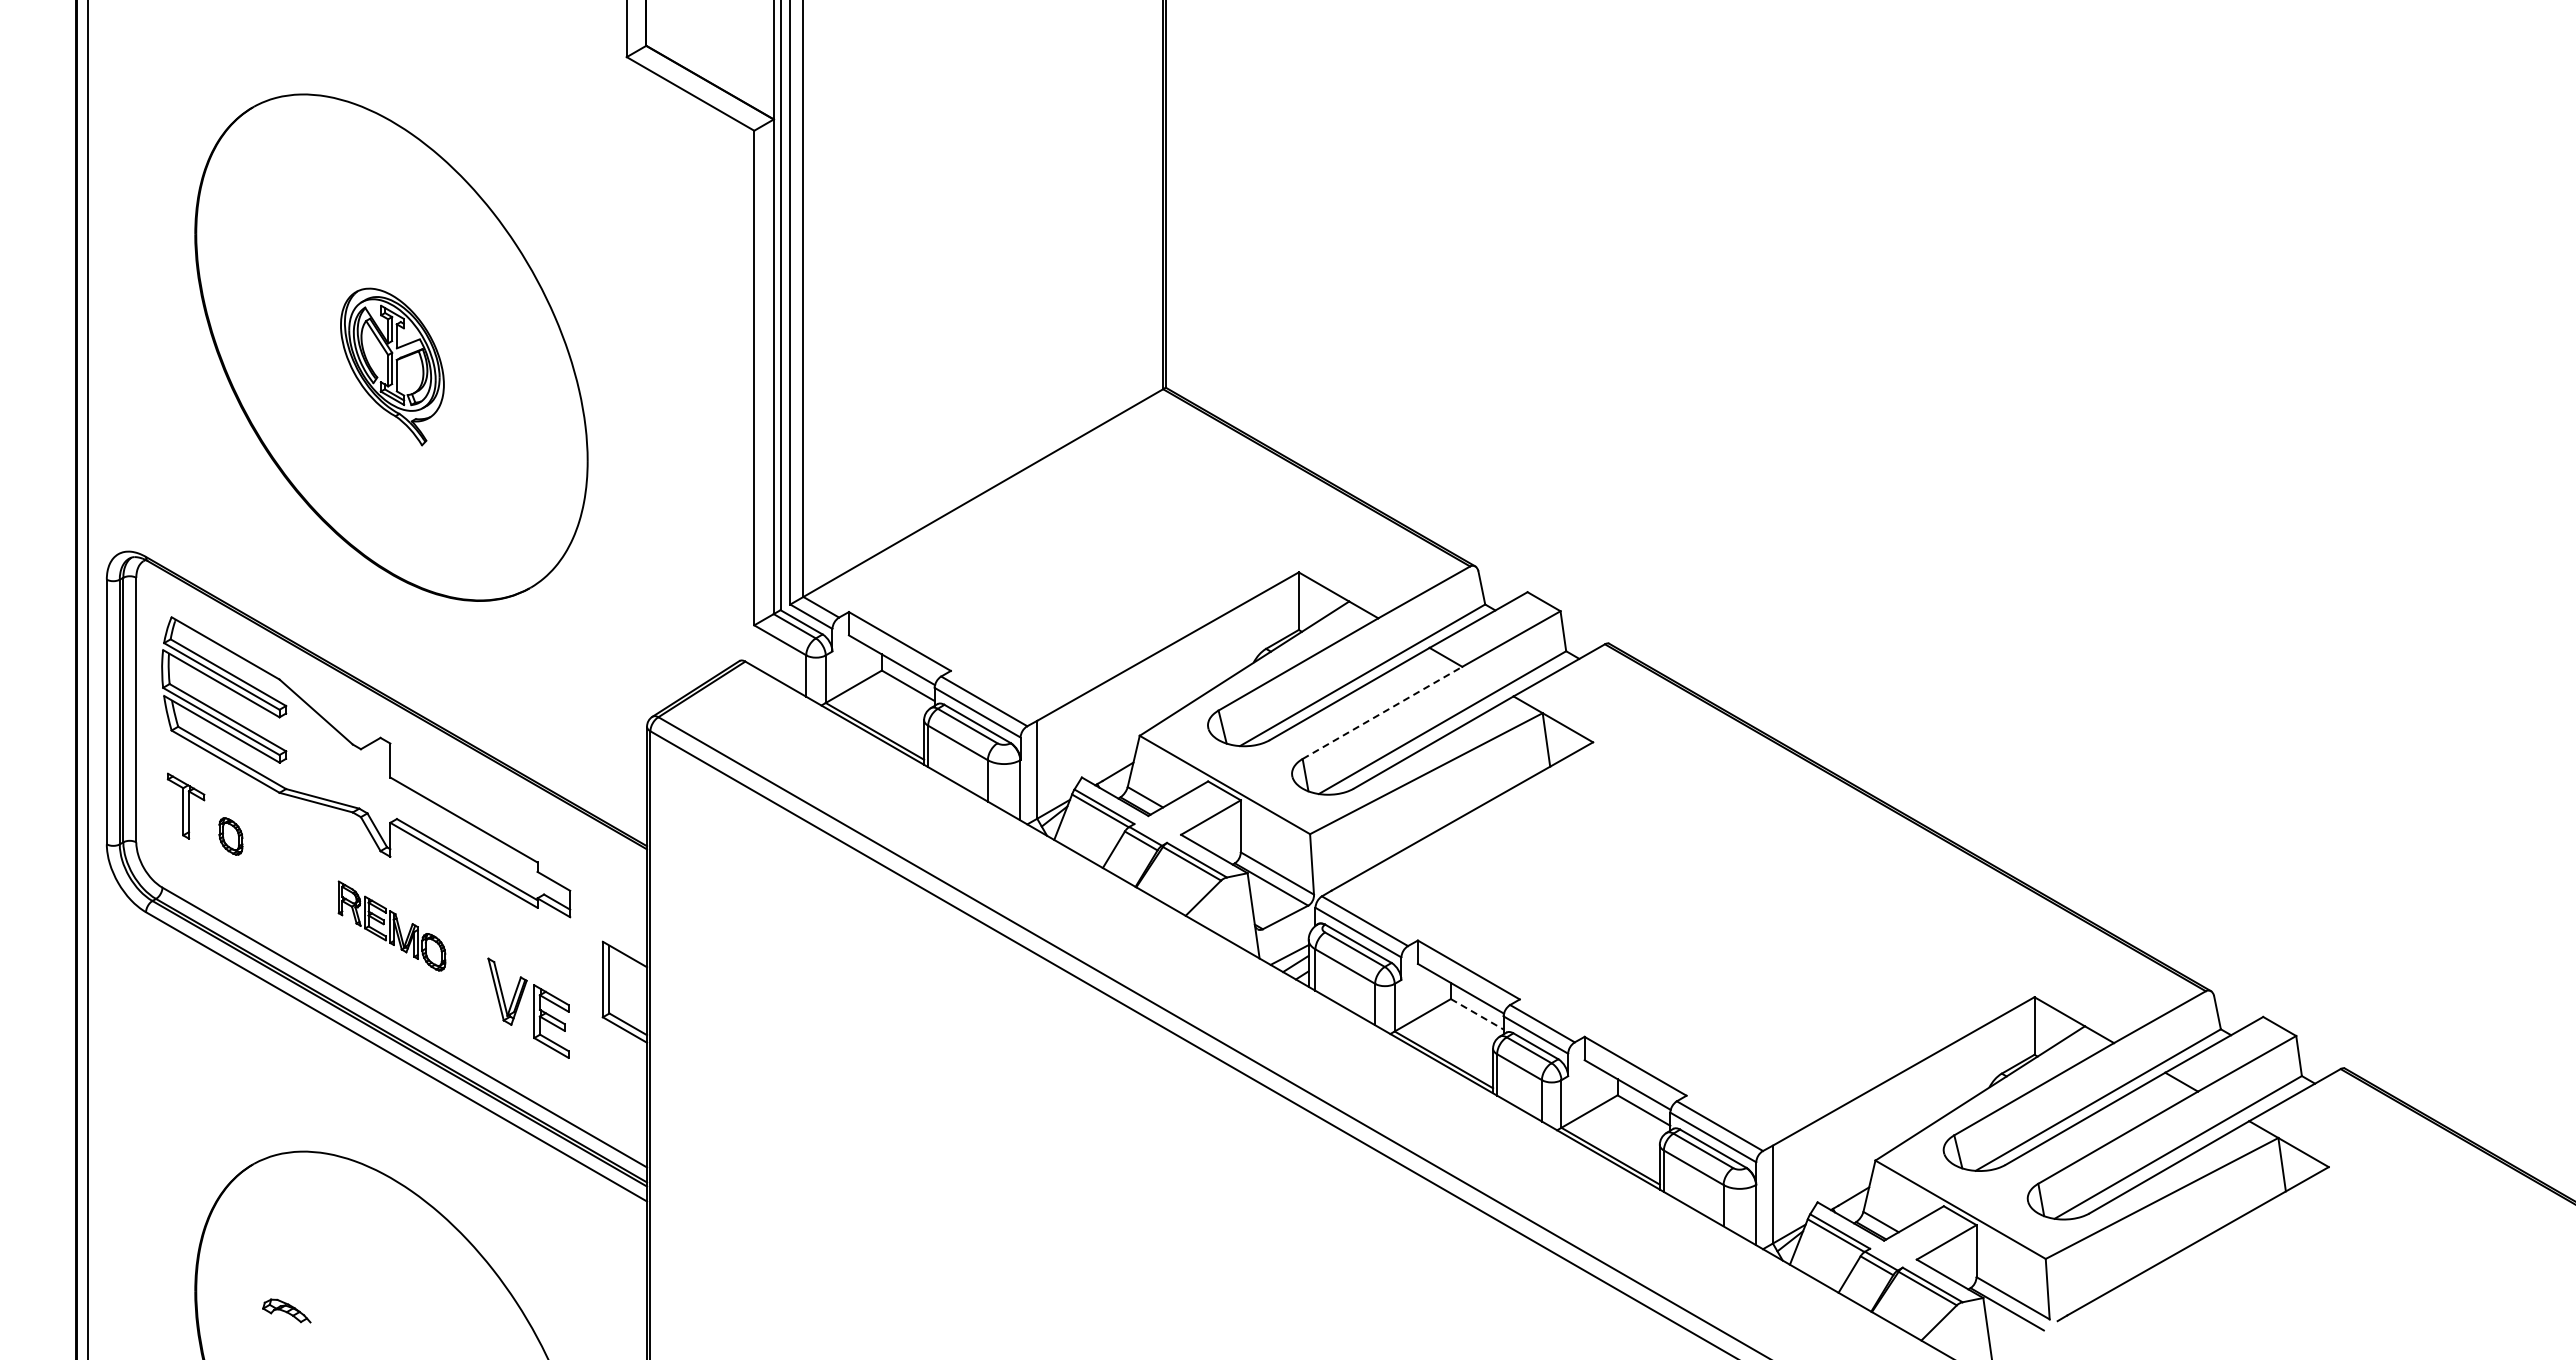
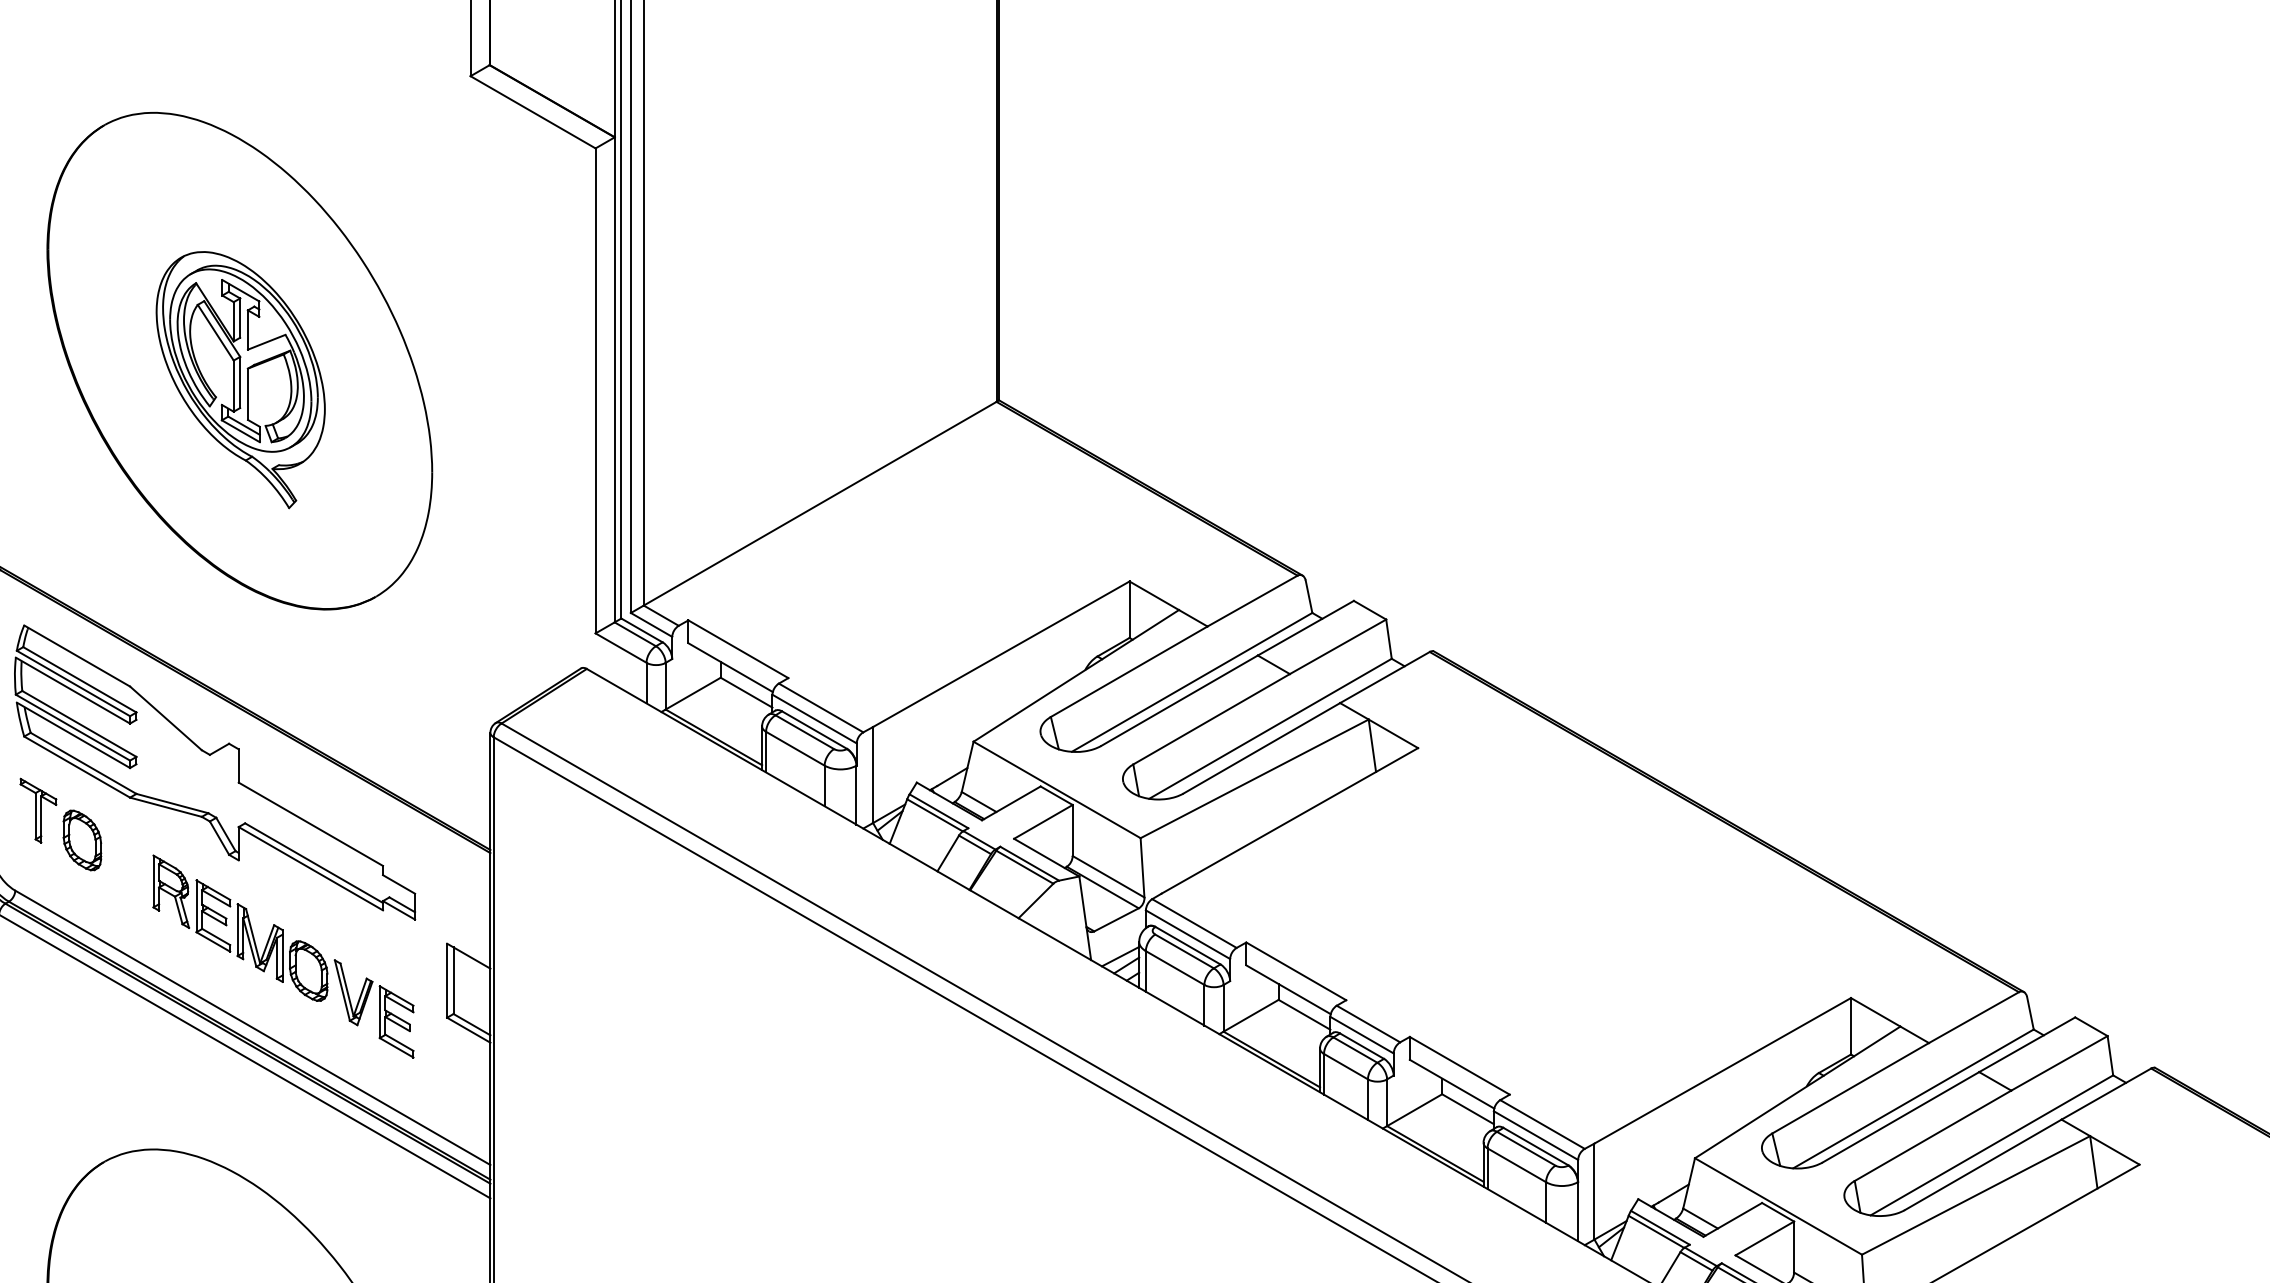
part: (392, 366) -> (240, 379), size x1.67
line: (1382, 712) -> (1211, 718), dashed -> solid
part: (230, 836) -> (81, 840), size x1.67
part: (391, 925) -> (239, 927), size x1.67
line: (1477, 1014) -> (1304, 1015), dashed -> solid

